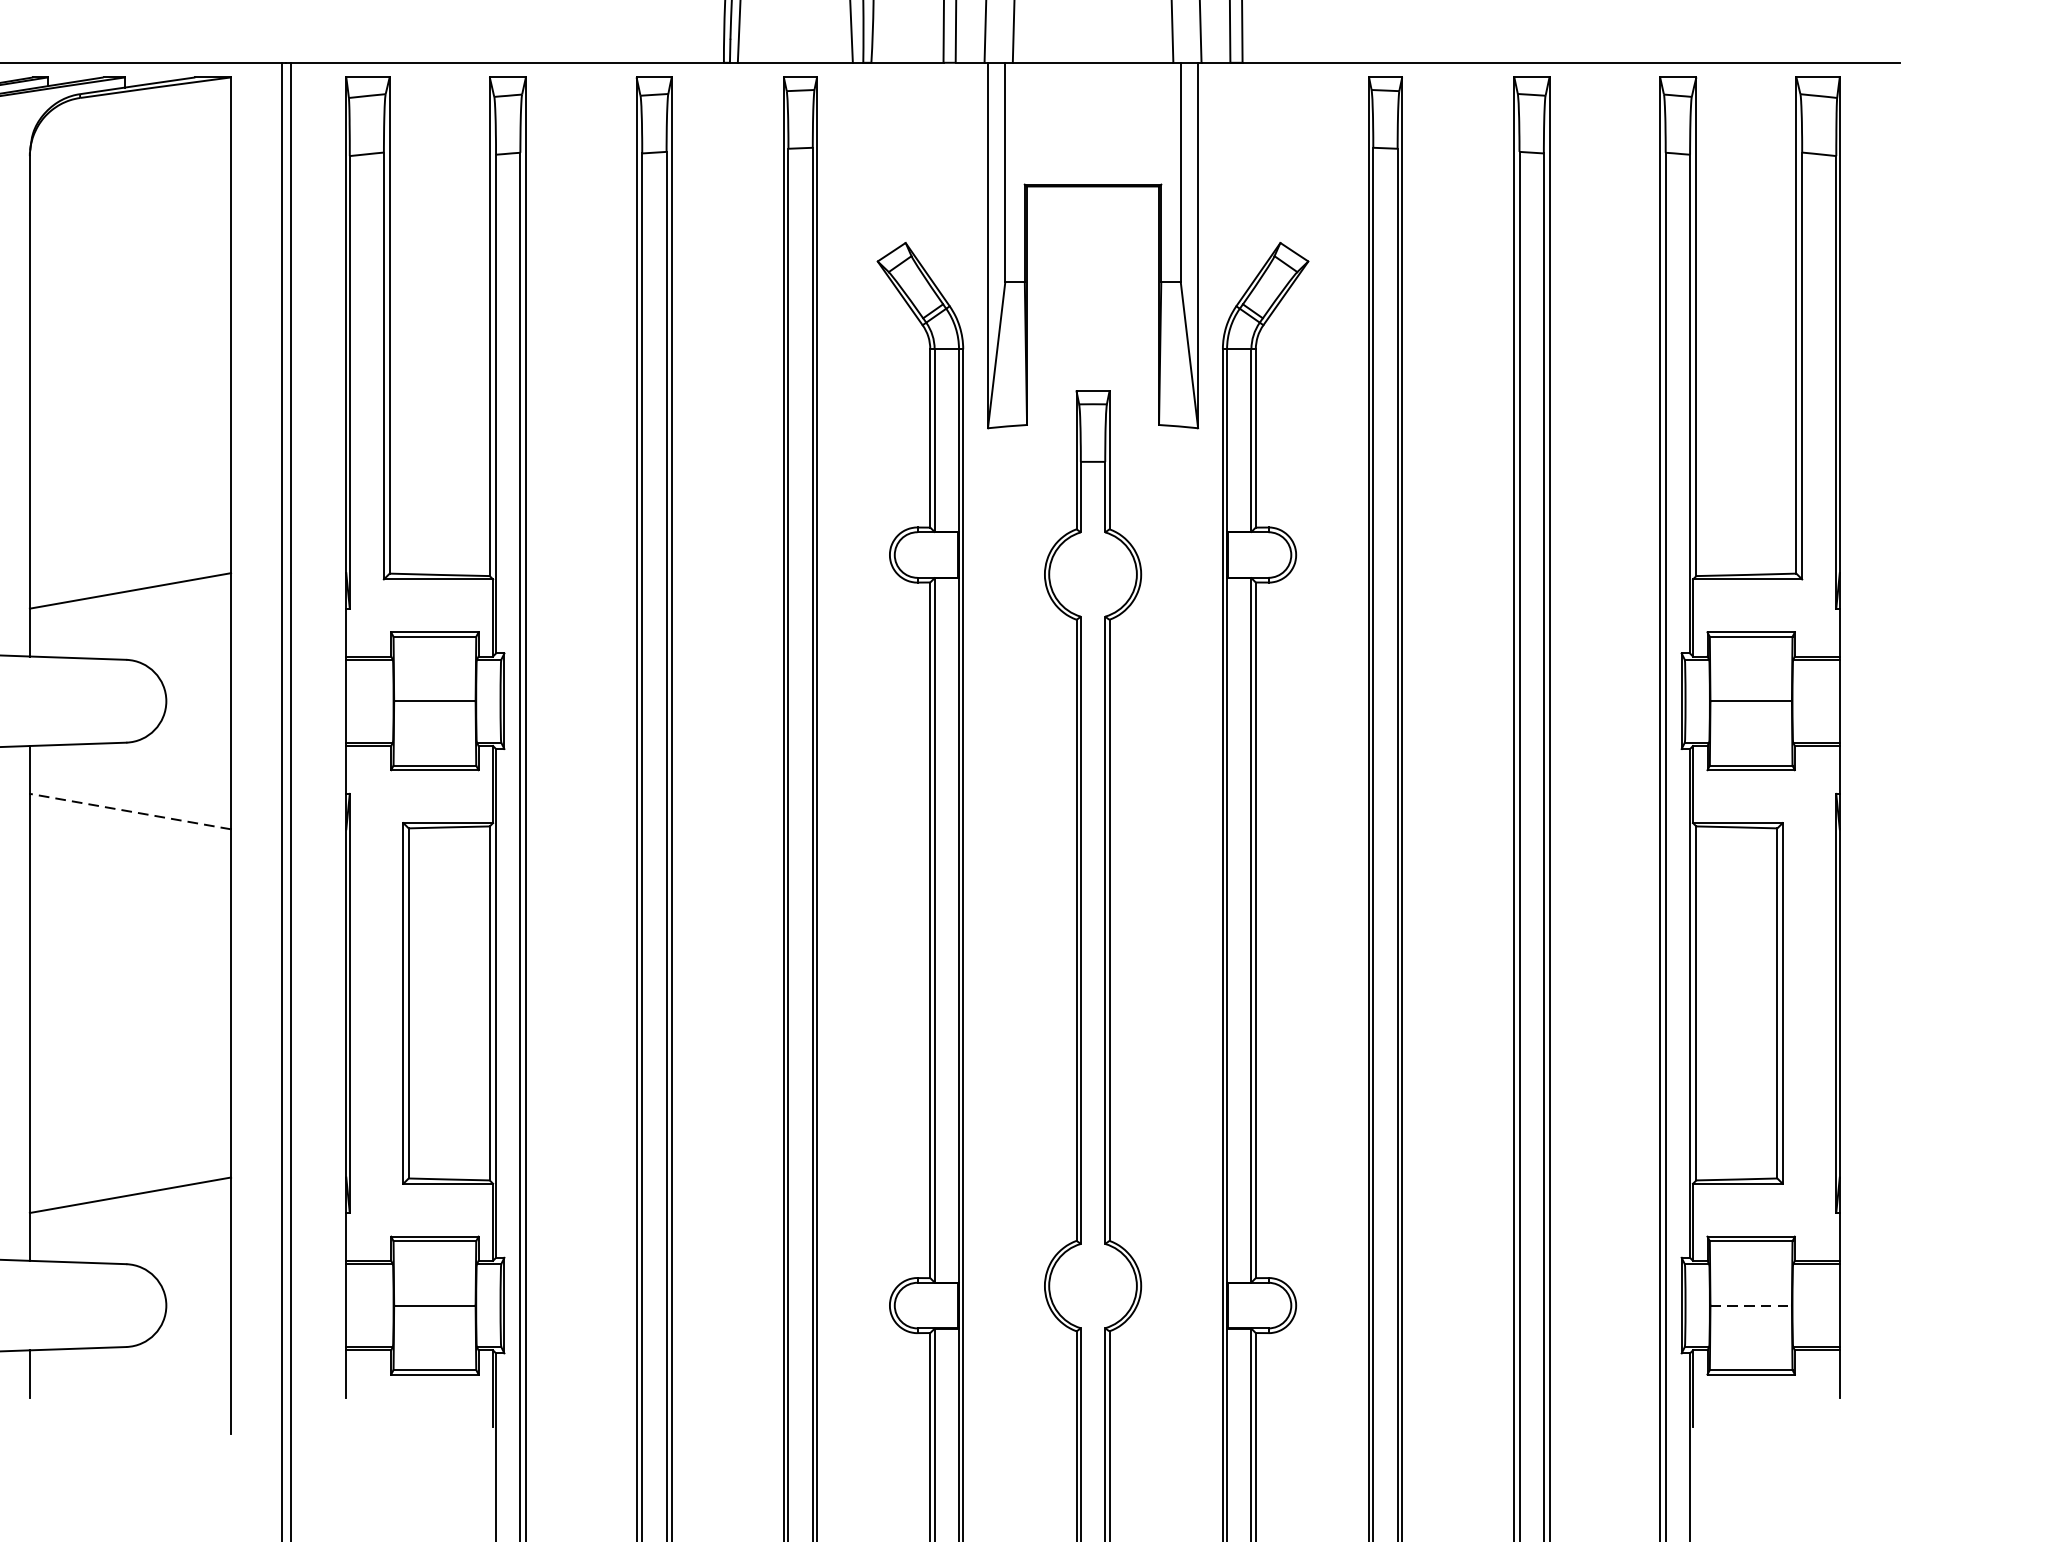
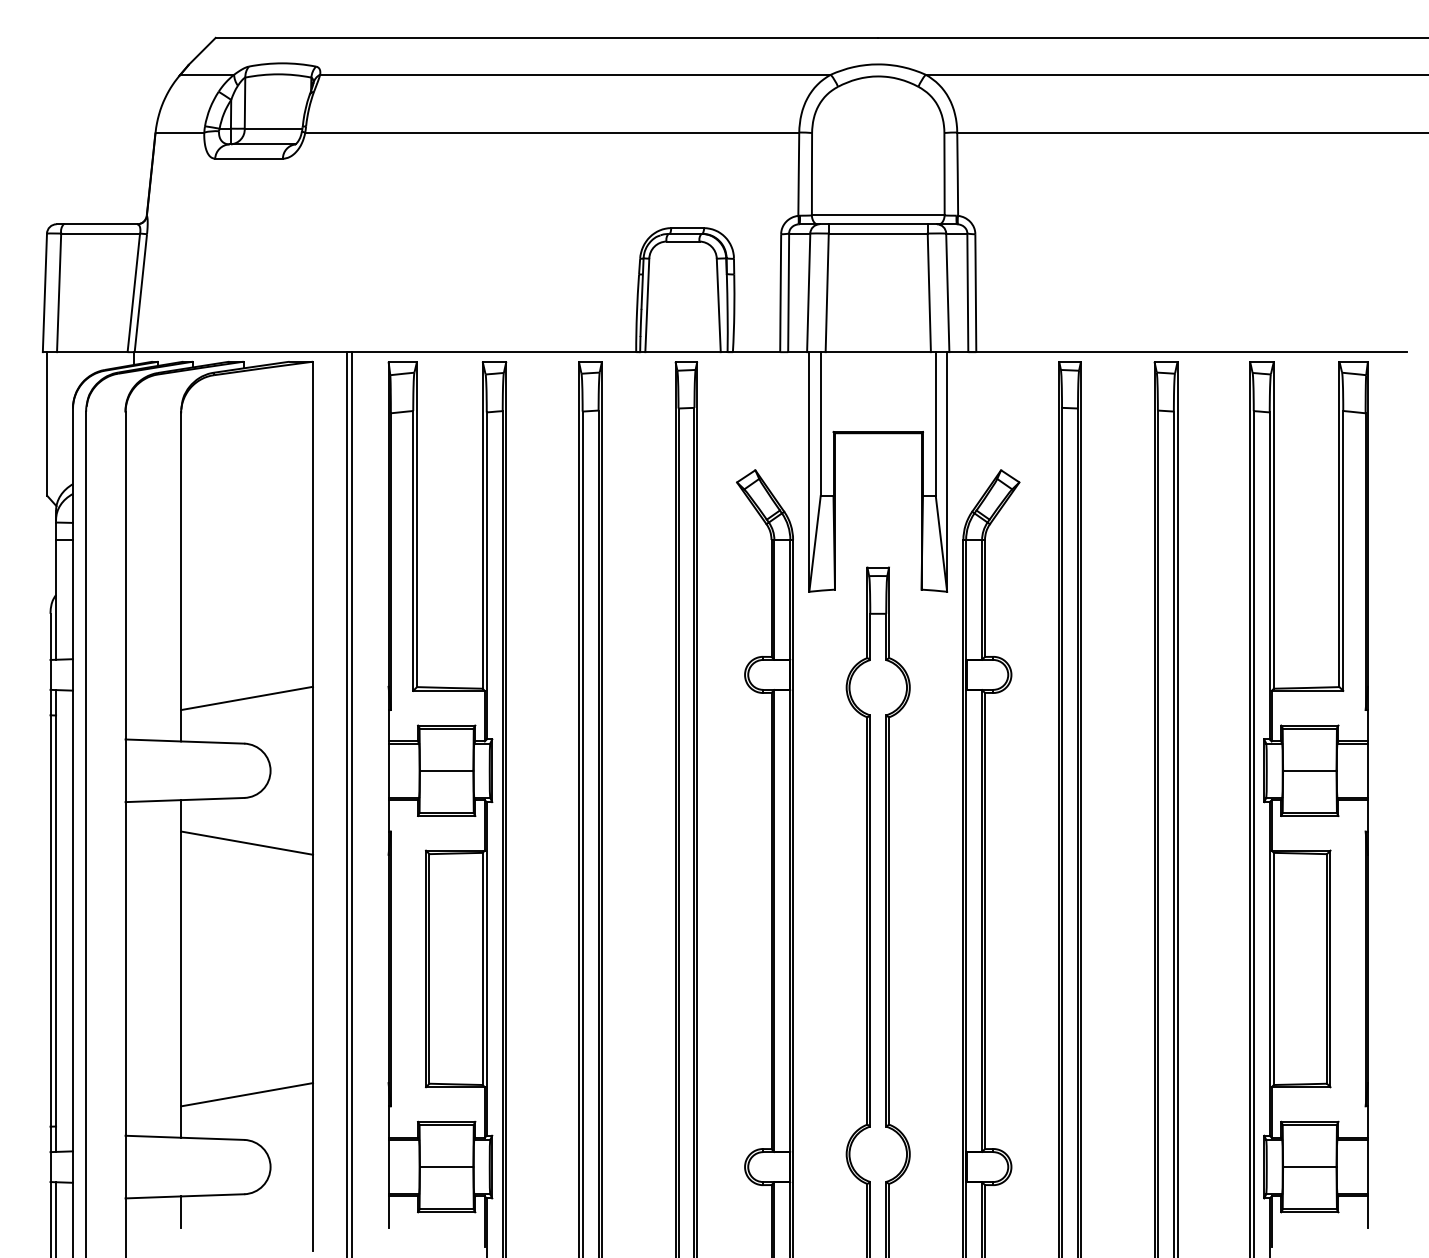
line: (131, 812) -> (247, 843), dashed -> solid
line: (1750, 1306) -> (1309, 1167), dashed -> solid

